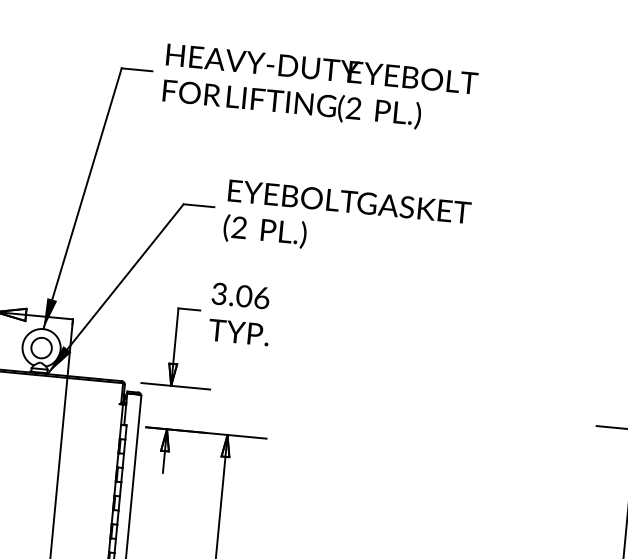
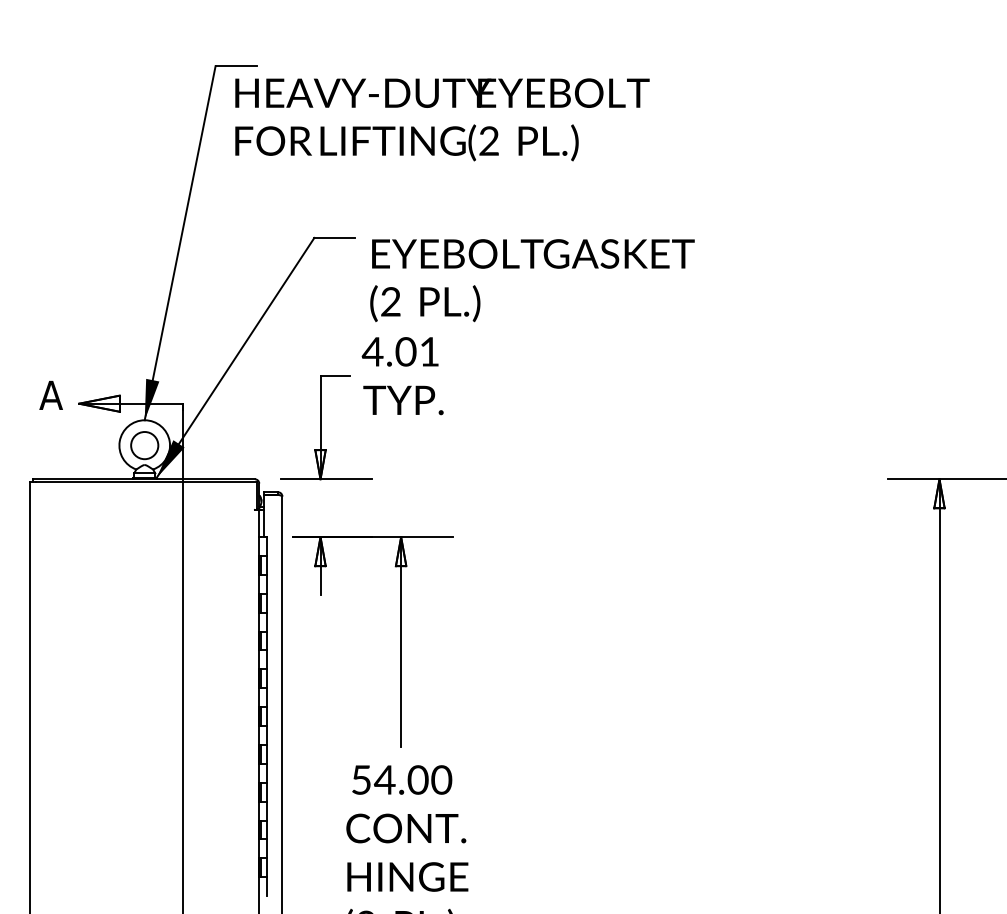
text: (320, 88) -> (442, 119), moved
text: (347, 221) -> (532, 280), moved
text: (240, 295) -> (400, 351), 3.06 -> 4.01

